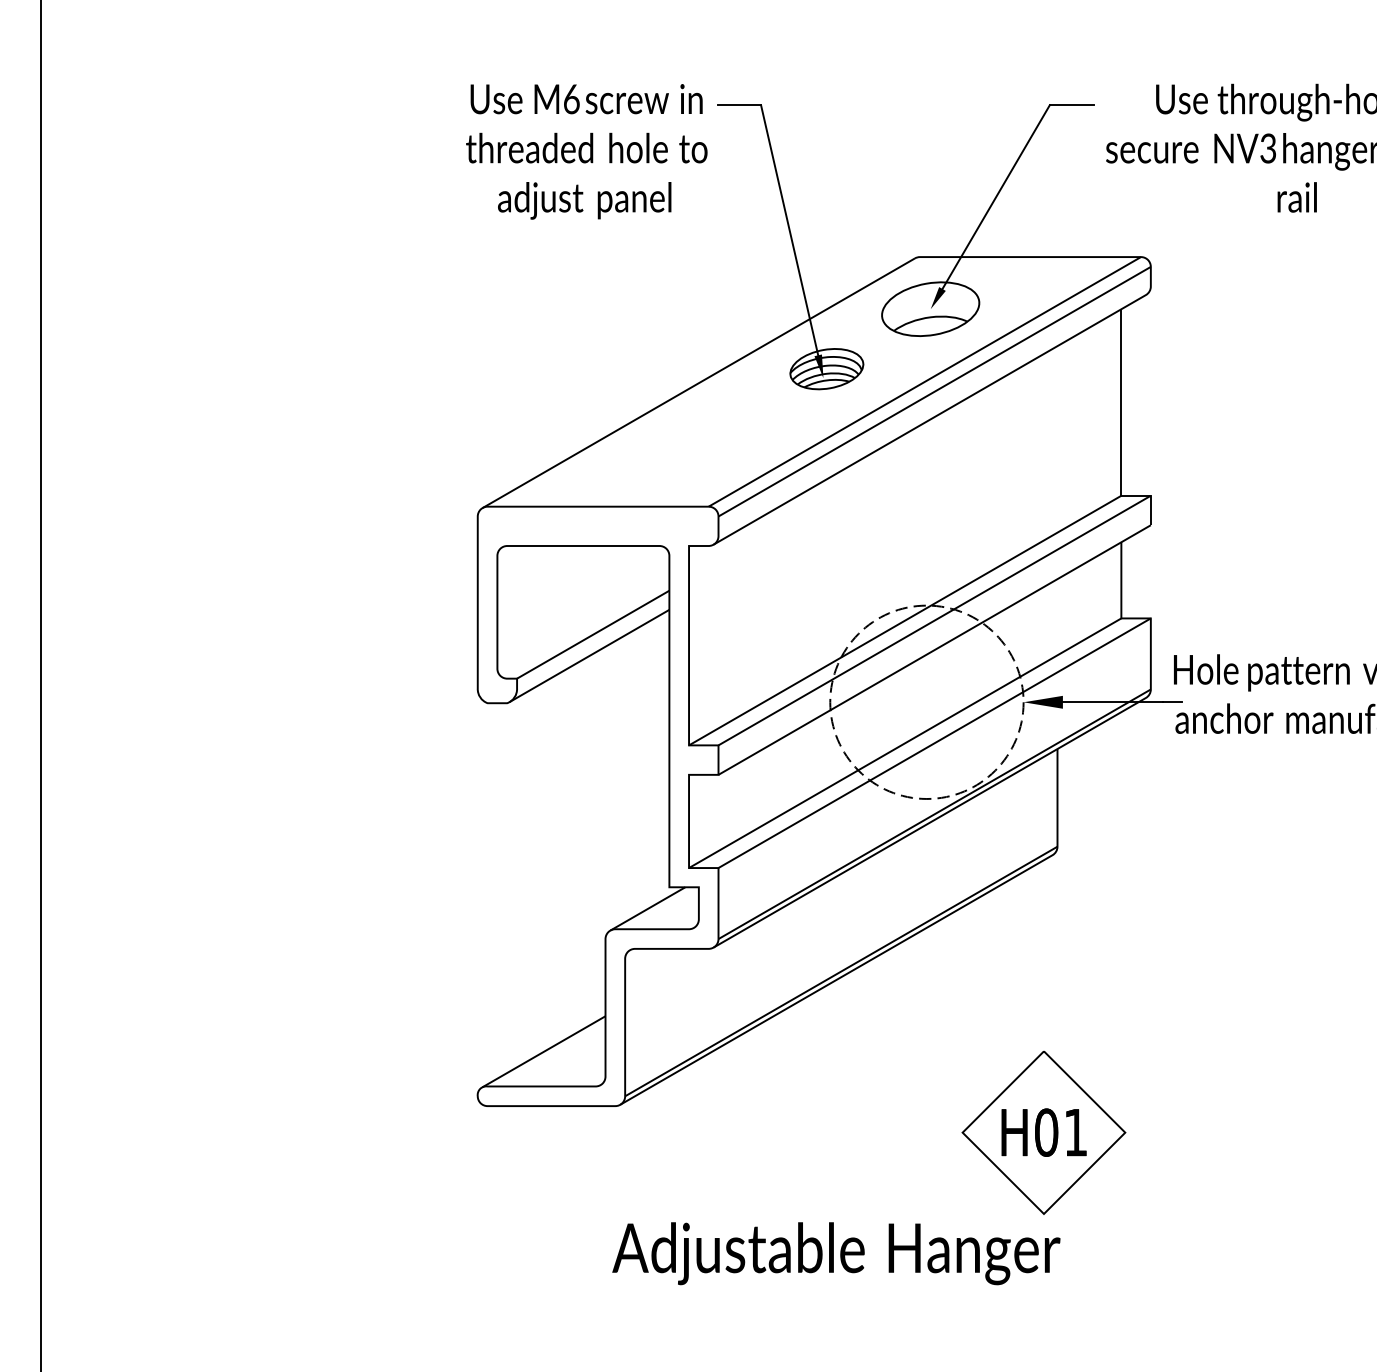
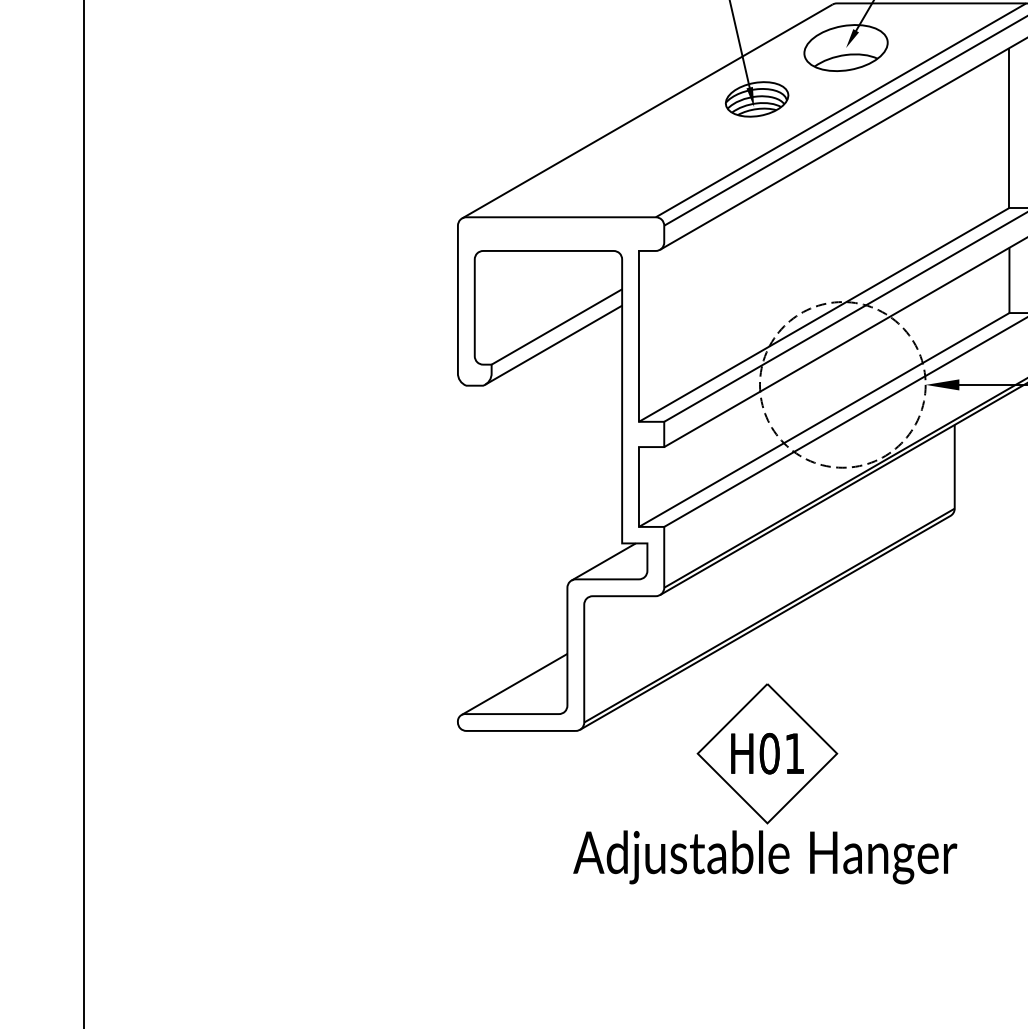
part: (1043, 1132) -> (767, 753), moved

